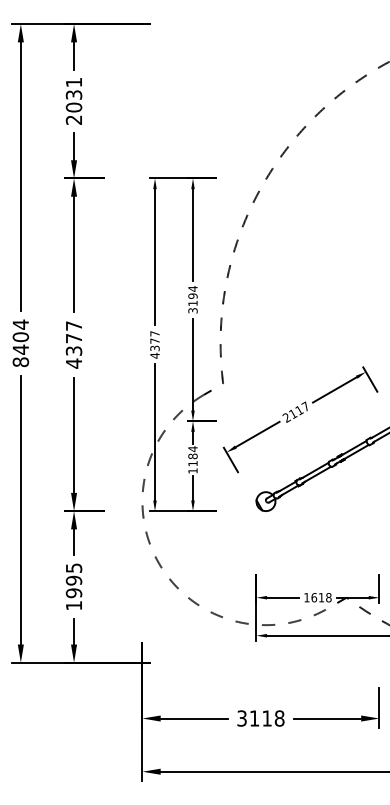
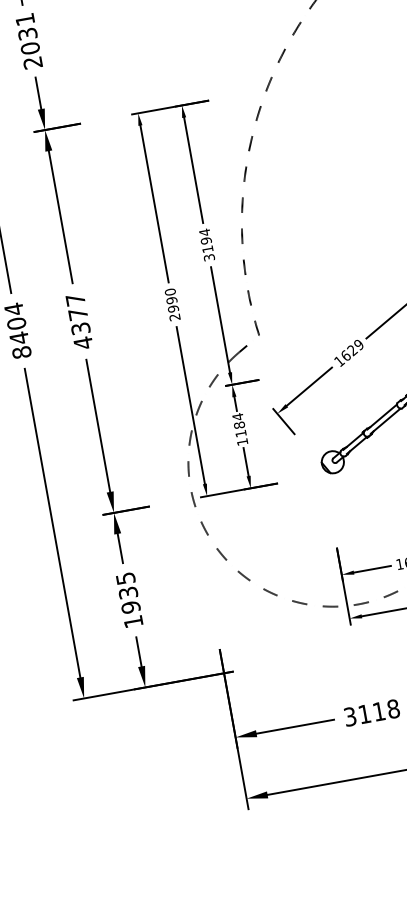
text: (154, 344) -> (172, 304), 4377 -> 2990
text: (295, 411) -> (348, 352), 2117 -> 1629
text: (73, 580) -> (127, 592), 1995 -> 1935

